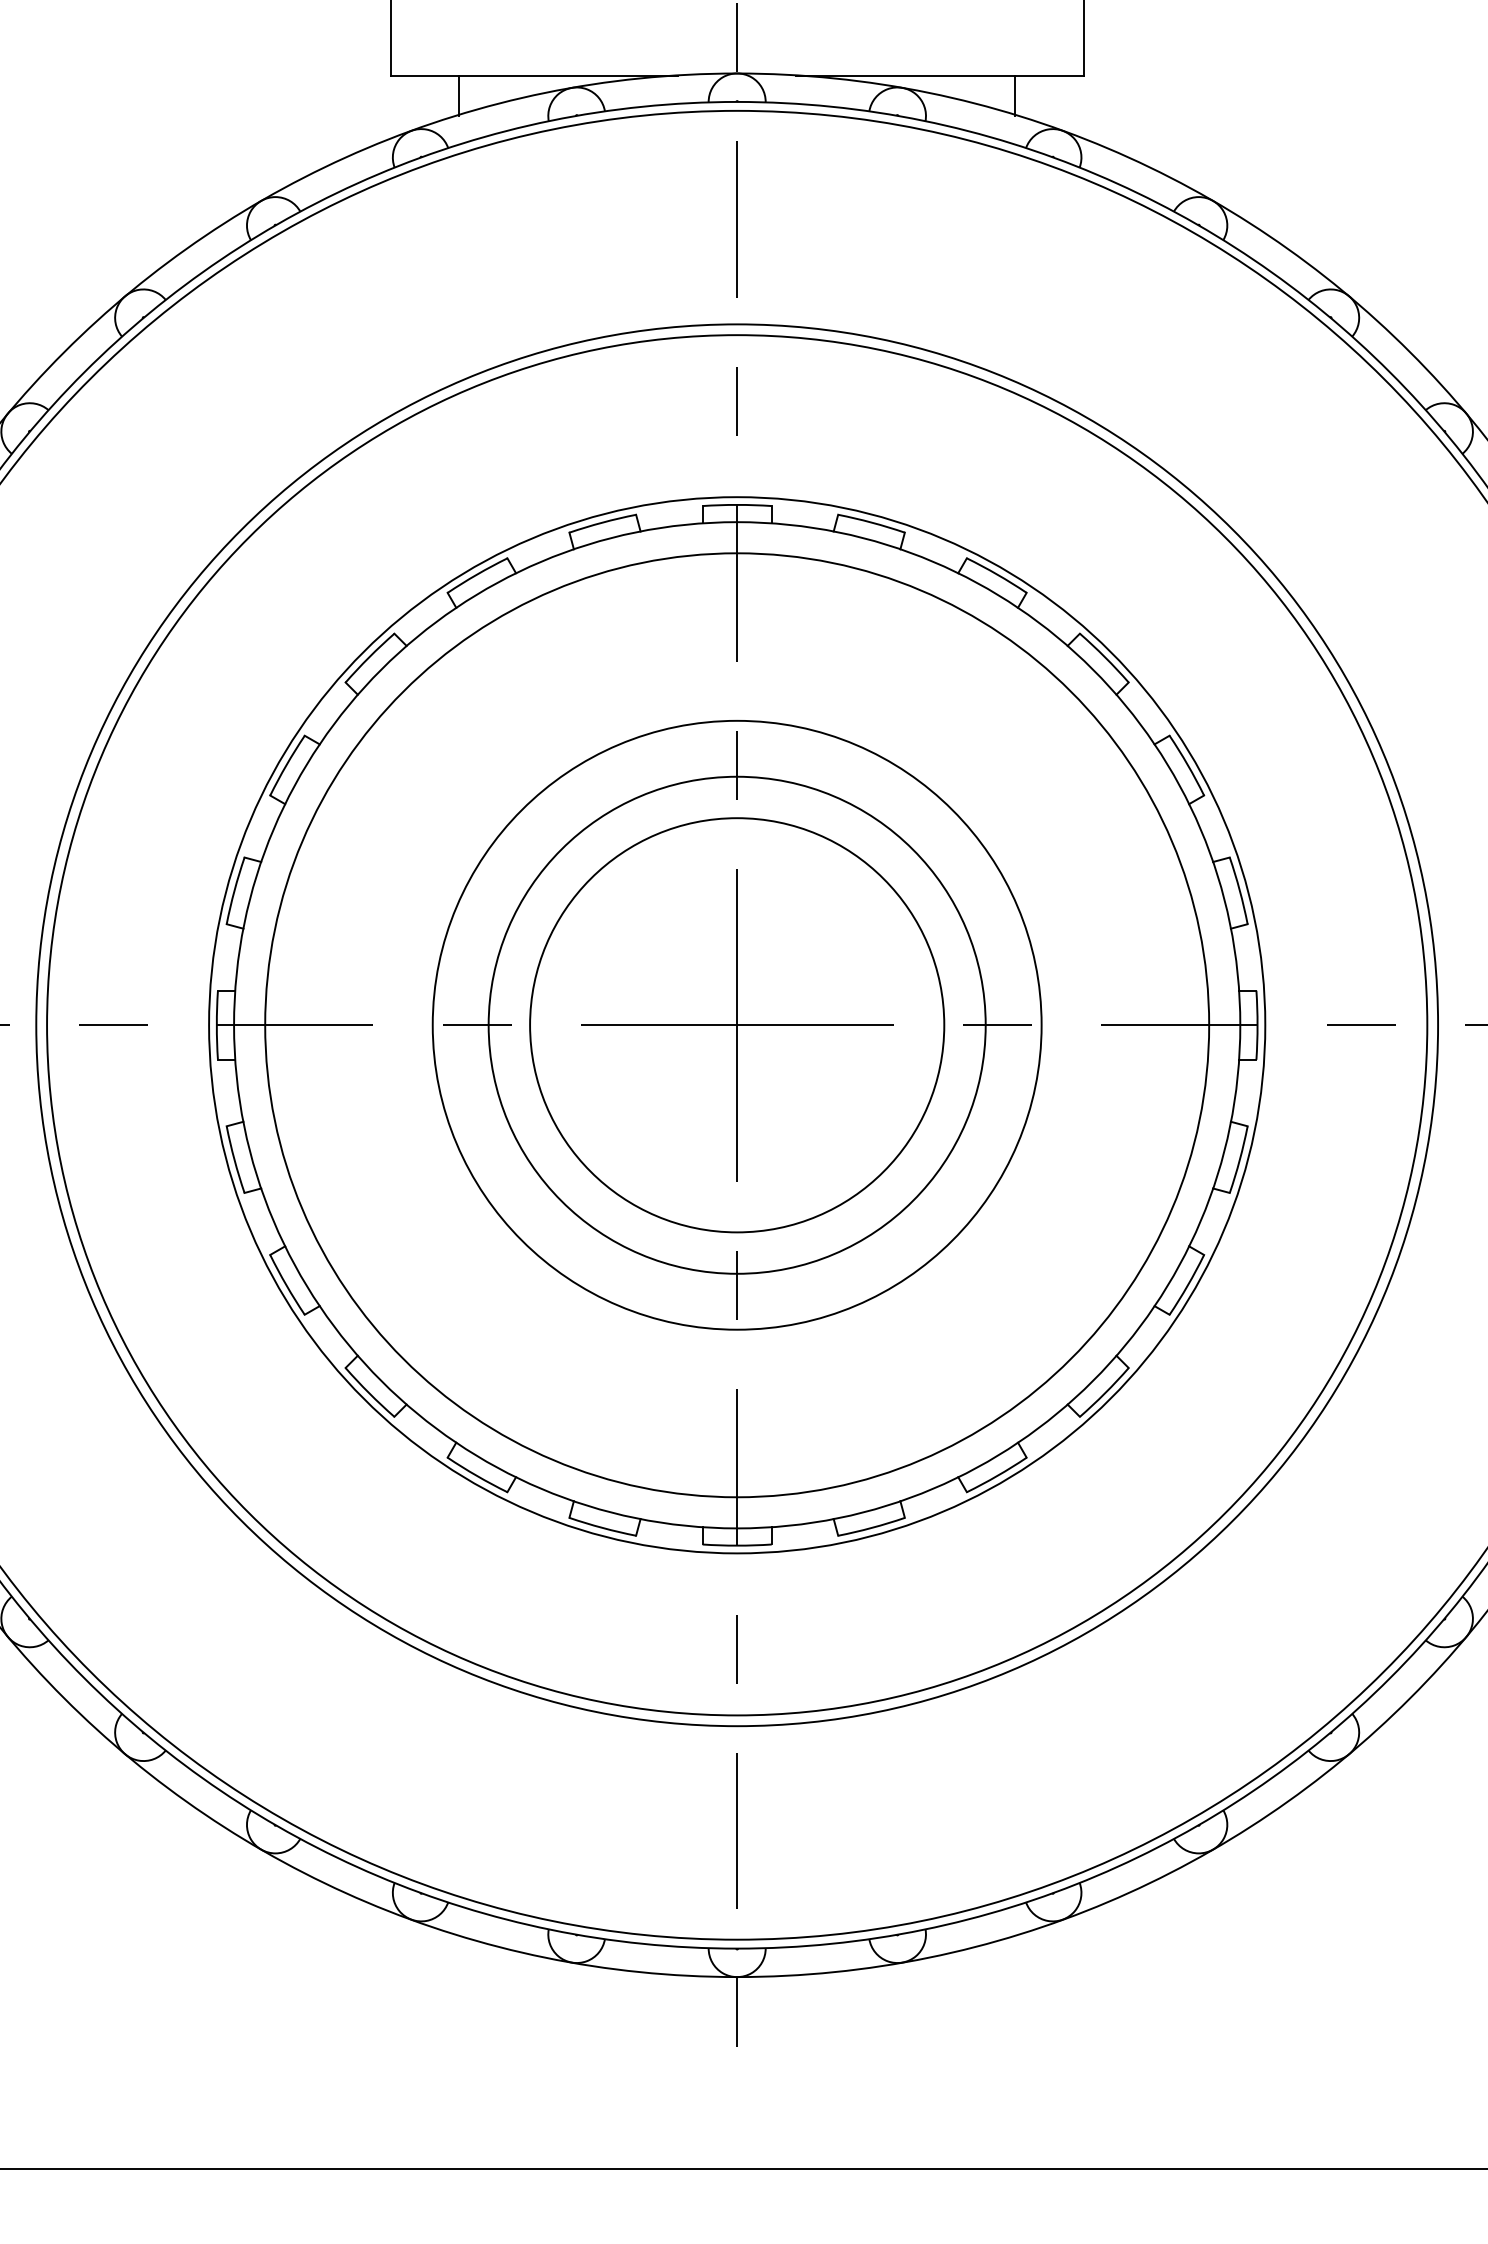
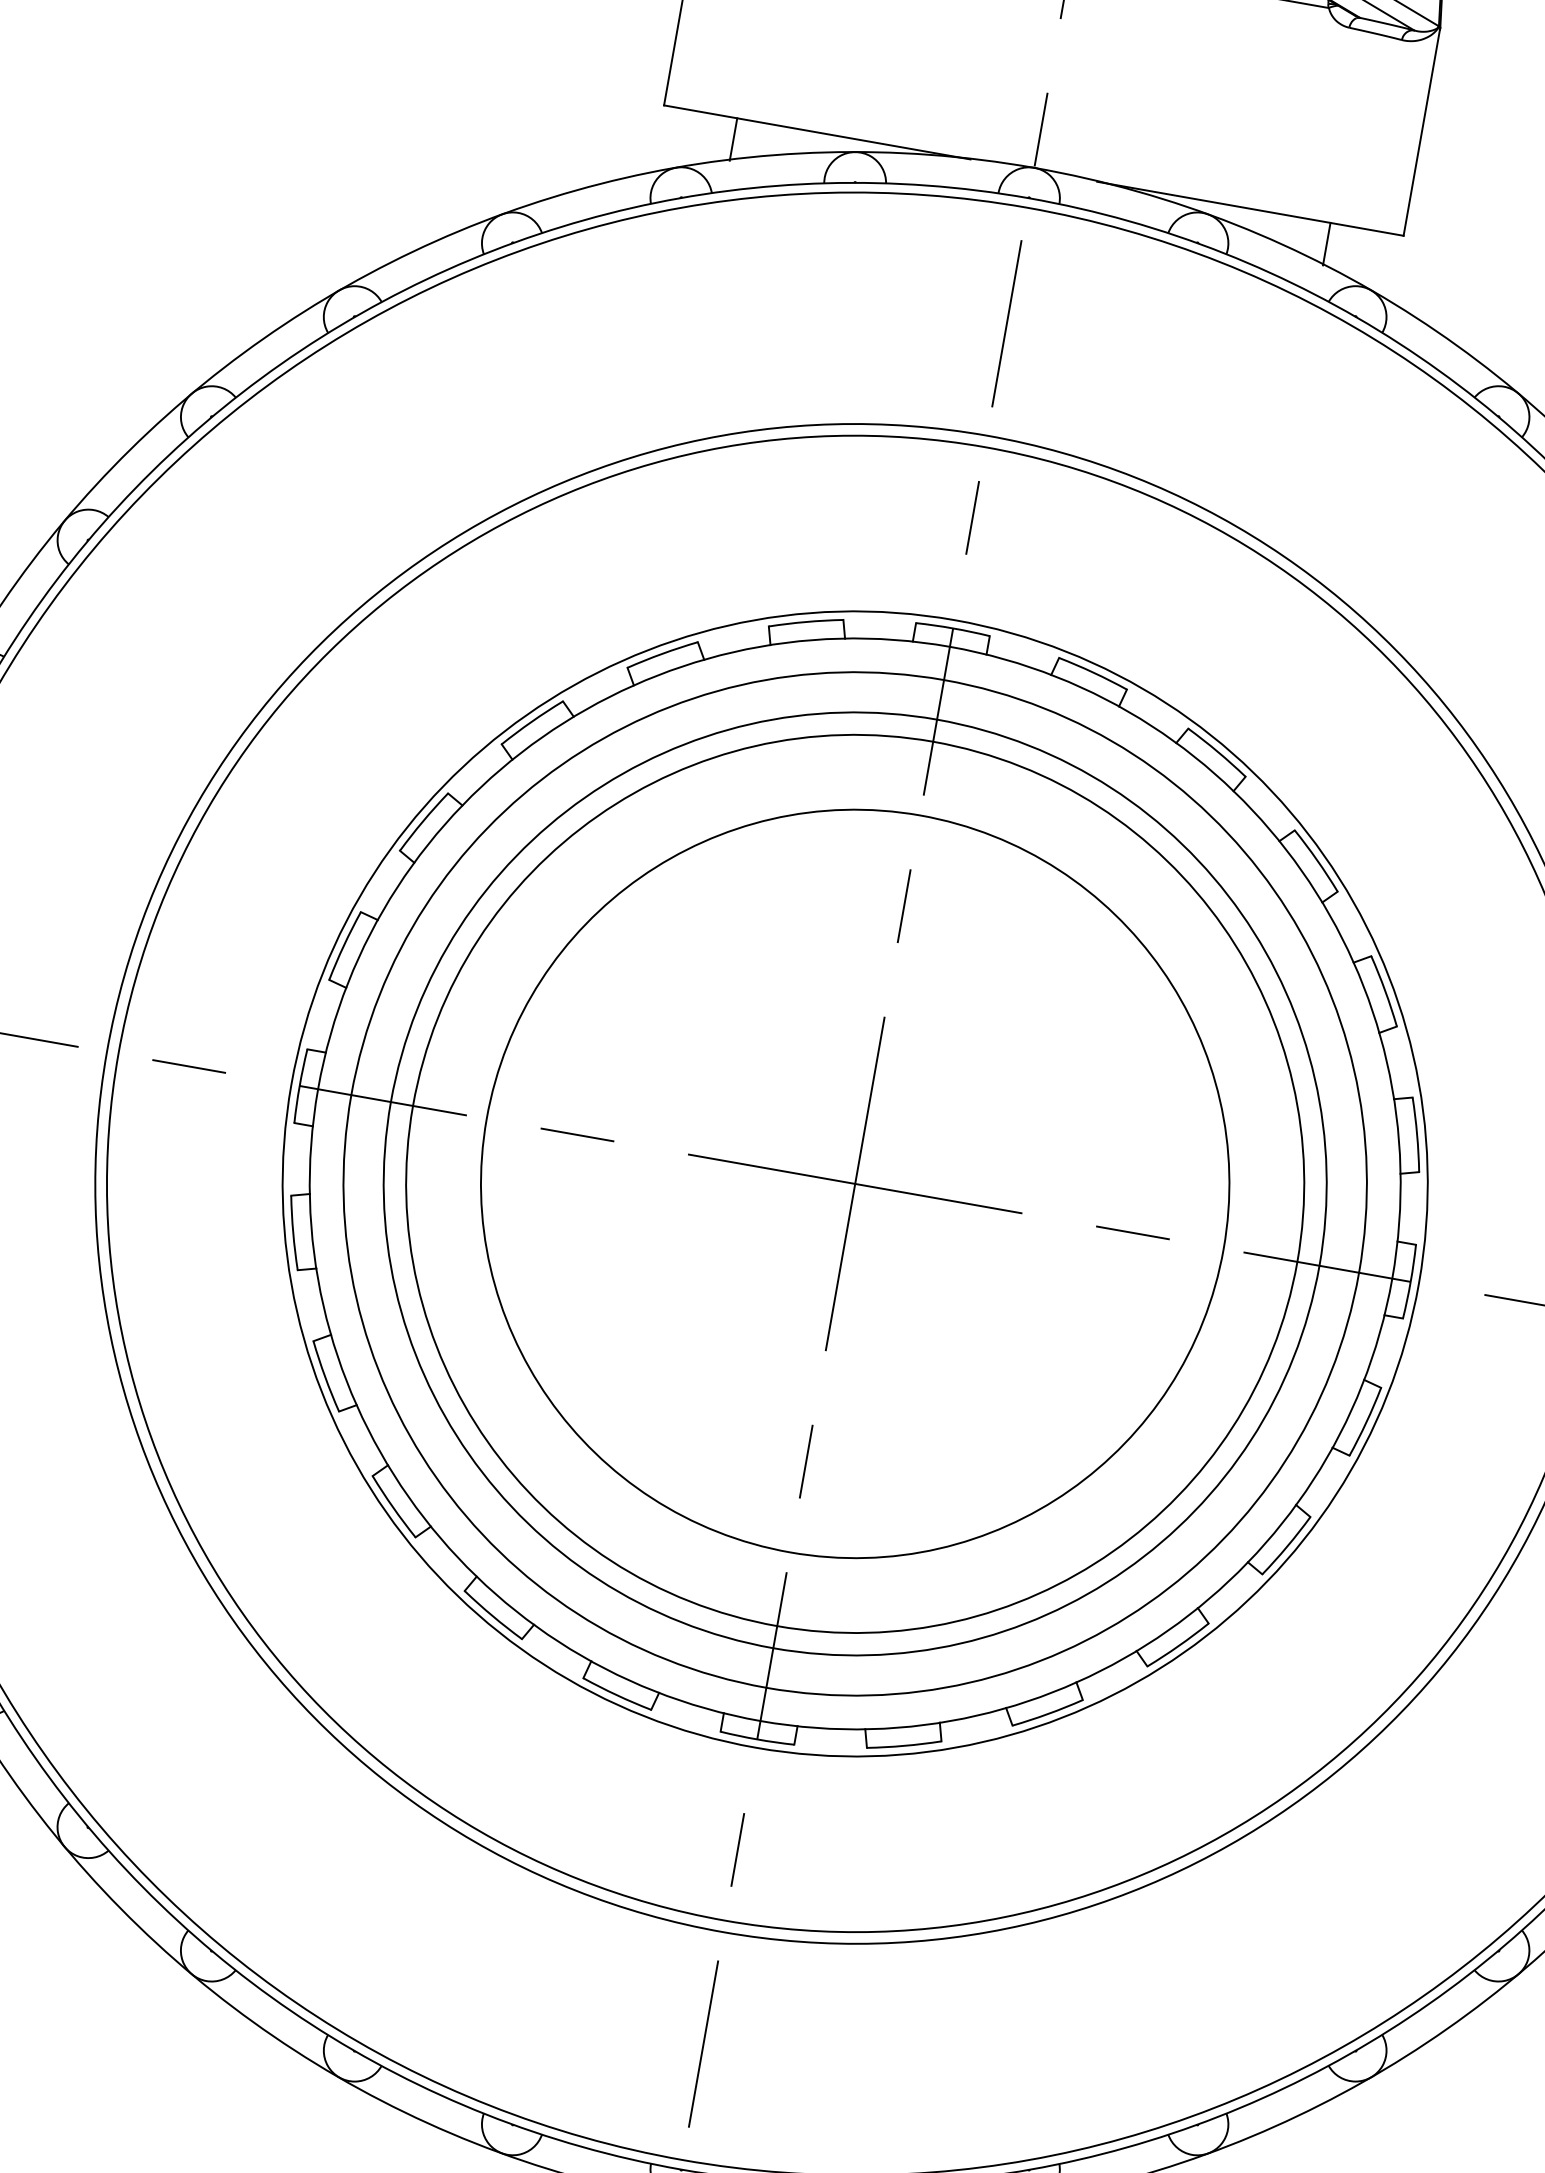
circle: (736, 1025) -> (854, 1184), size x1.67
circle: (737, 1025) -> (855, 1184), size x1.43
circle: (737, 1025) -> (855, 1184), size x1.67

